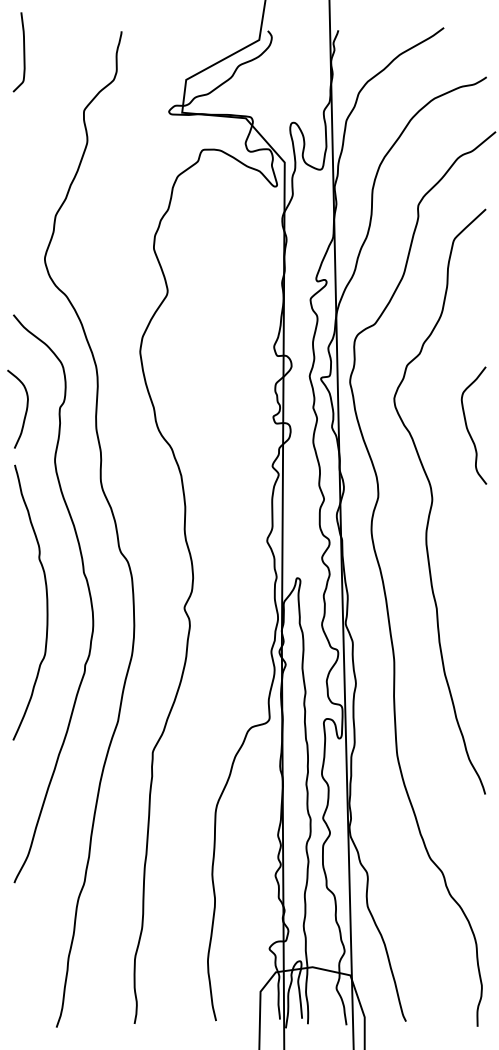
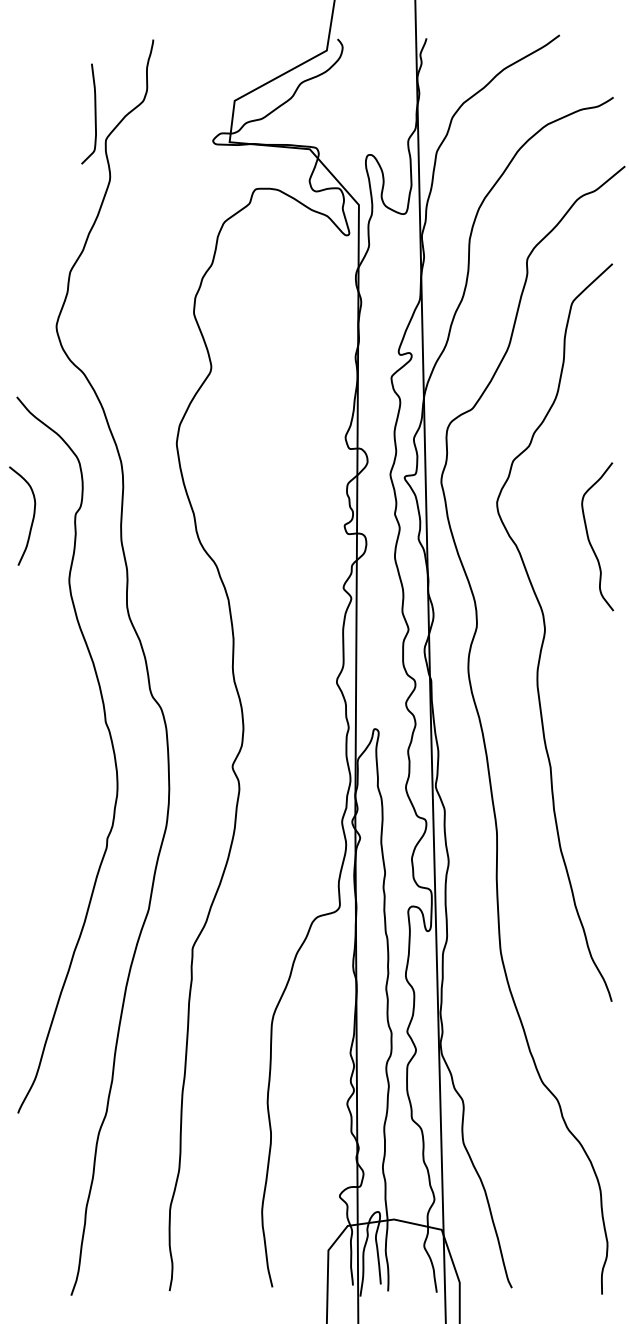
curve: (23, 51) -> (94, 113), moved
curve: (46, 602) -> (58, 759), removed

